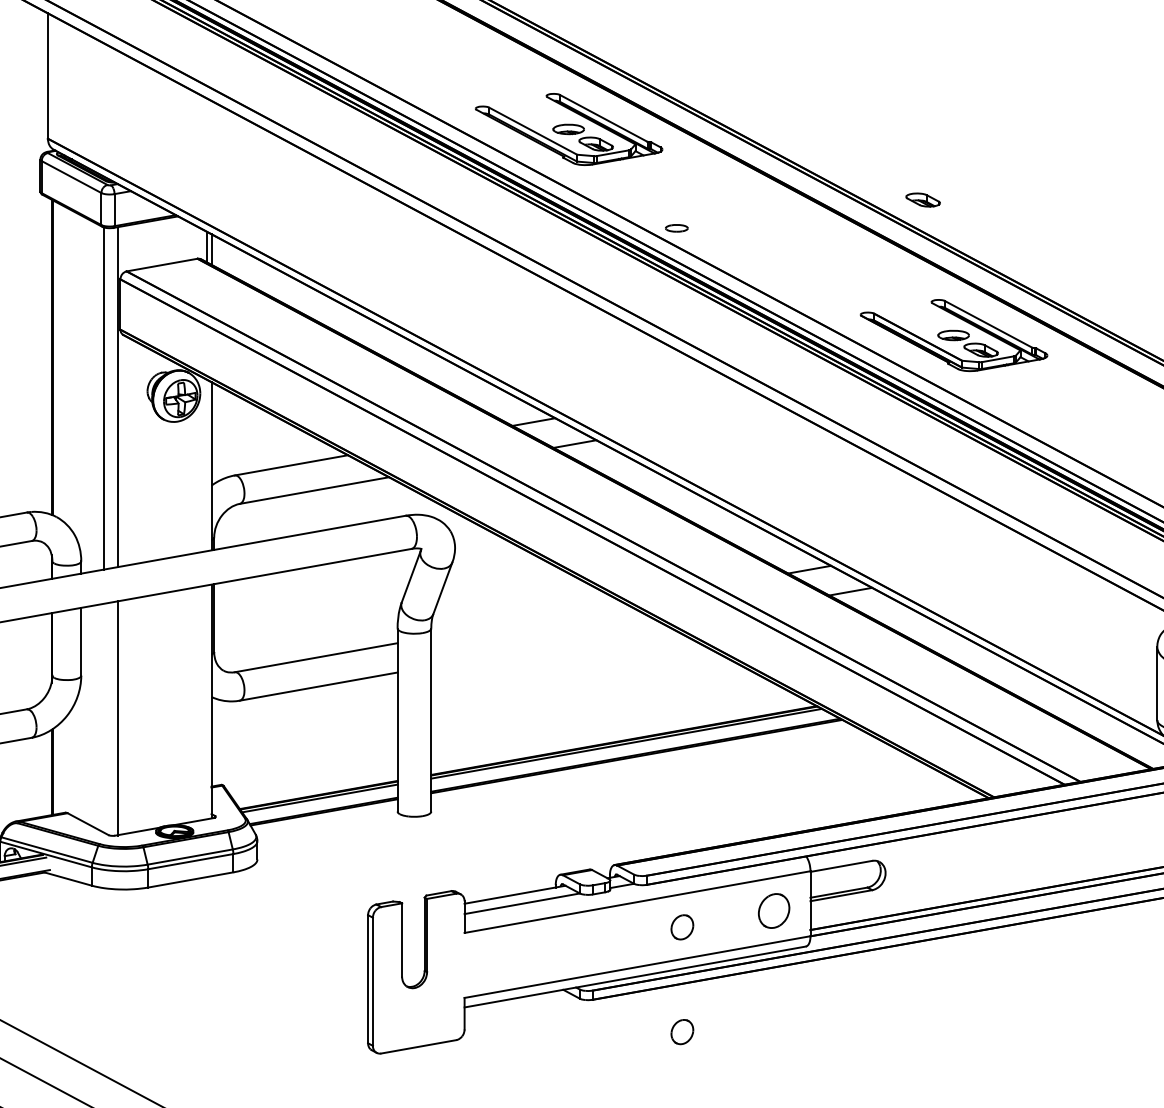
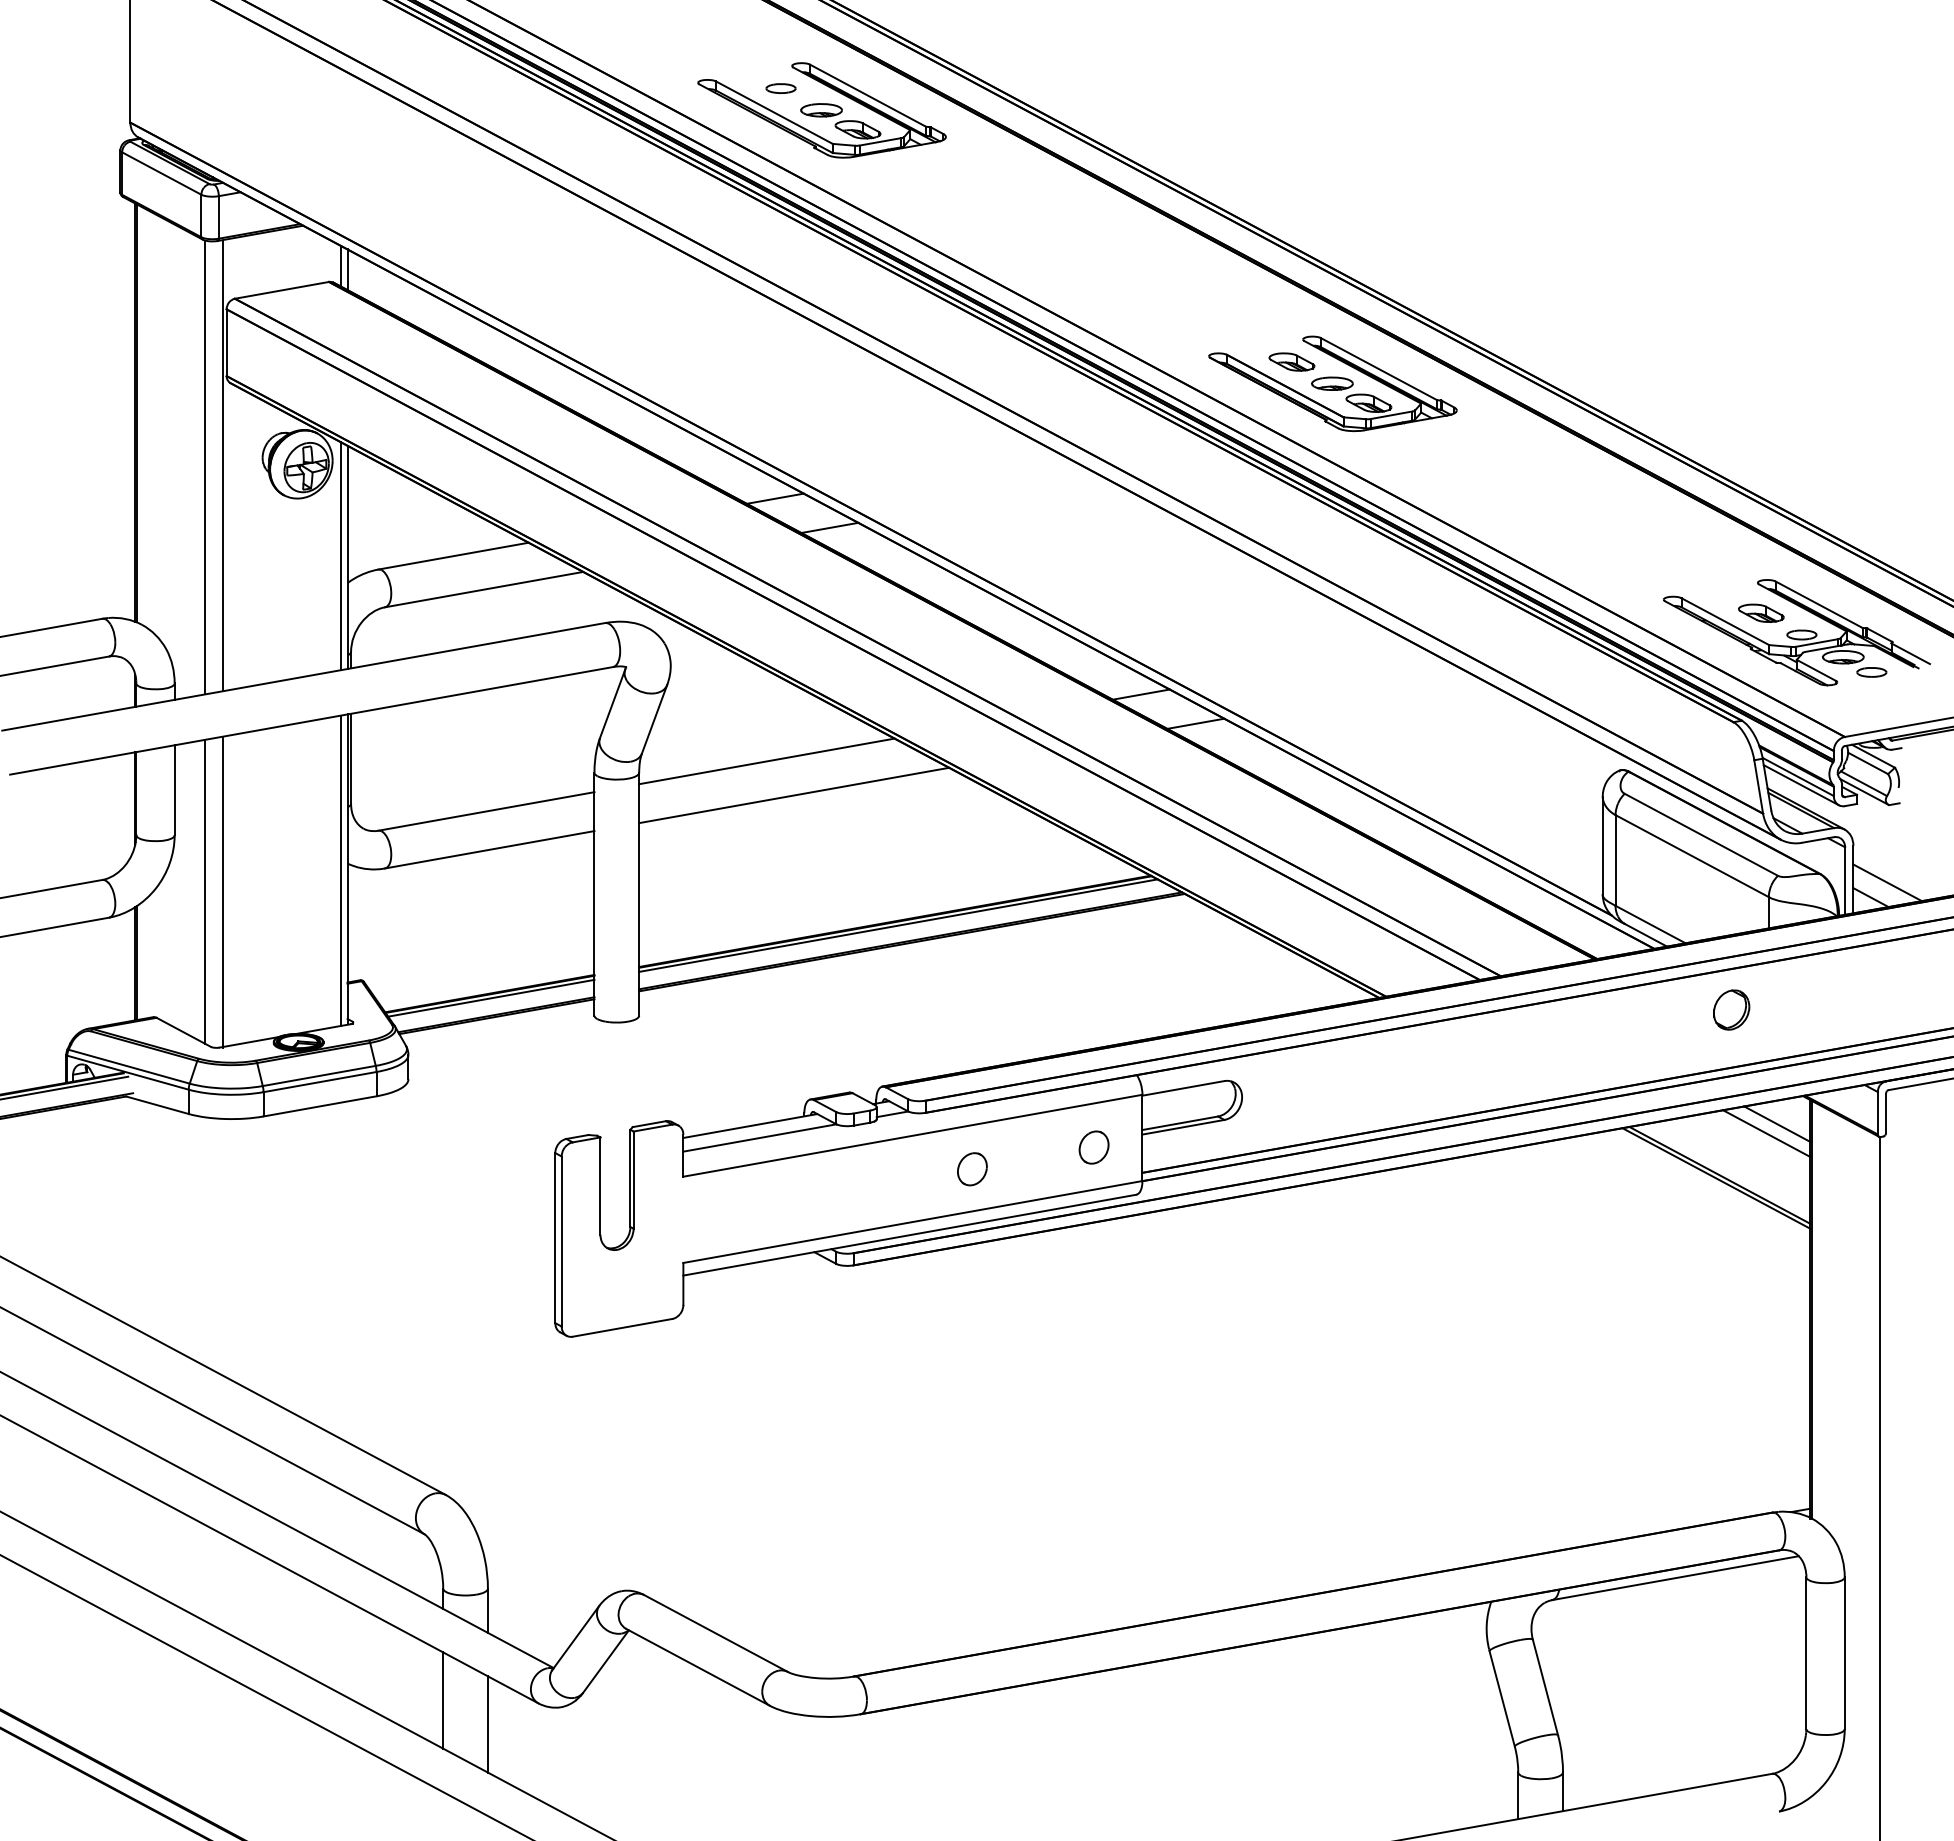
part: (922, 199) -> (1291, 361), moved
part: (676, 228) -> (780, 88), moved
line: (206, 465) -> (341, 556), added
line: (527, 620) -> (766, 761), added
line: (548, 645) -> (794, 795), added
line: (206, 702) -> (341, 870), added
line: (104, 718) -> (205, 891), added
part: (773, 910) -> (1093, 1147), size x0.71
part: (682, 1032) -> (972, 1308), removed

